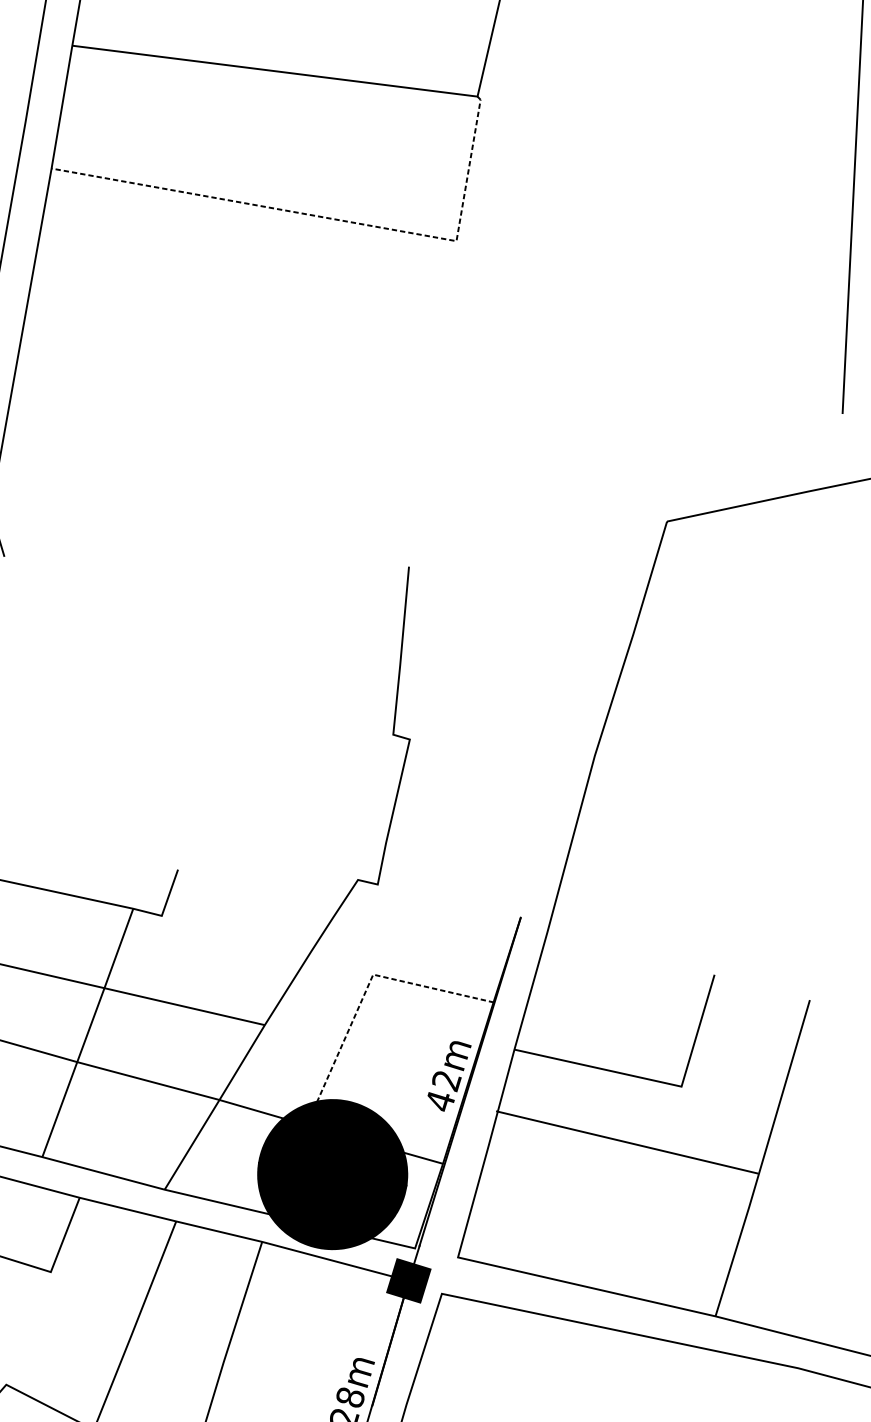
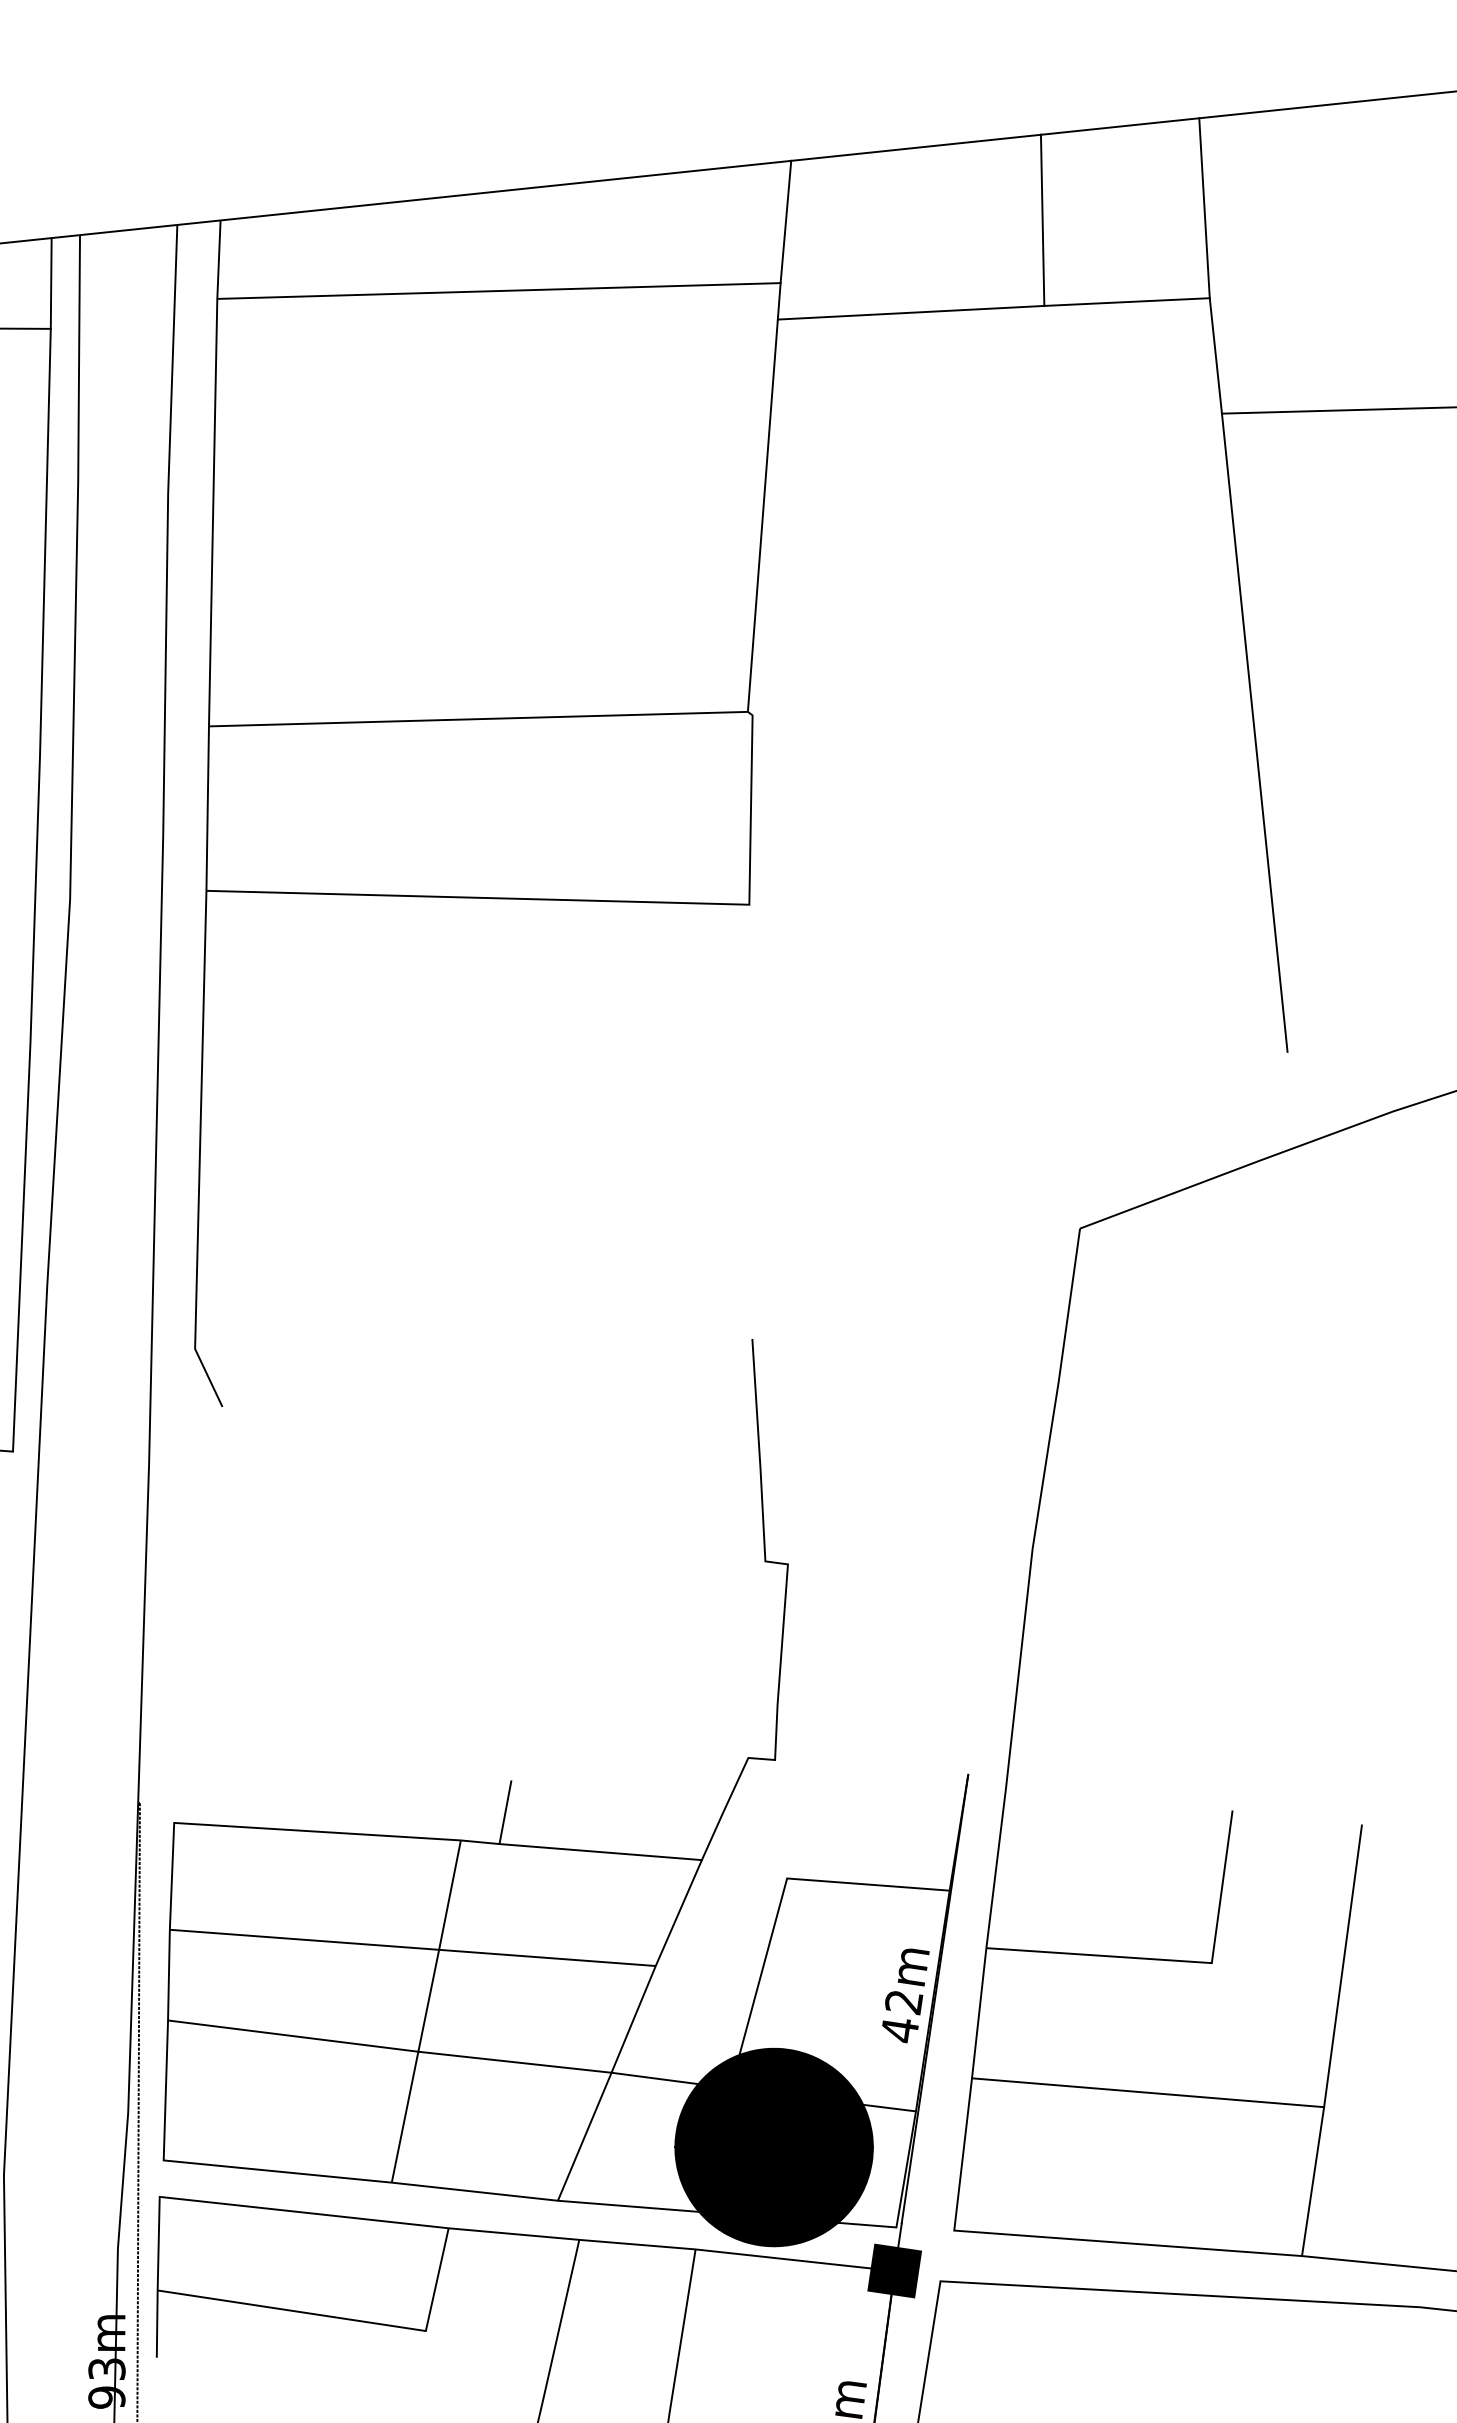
line: (327, 218) -> (576, 900), dashed -> solid
line: (236, 933) -> (600, 1852), added
line: (365, 993) -> (780, 1904), dashed -> solid
line: (627, 1142) -> (1148, 2092), moved

